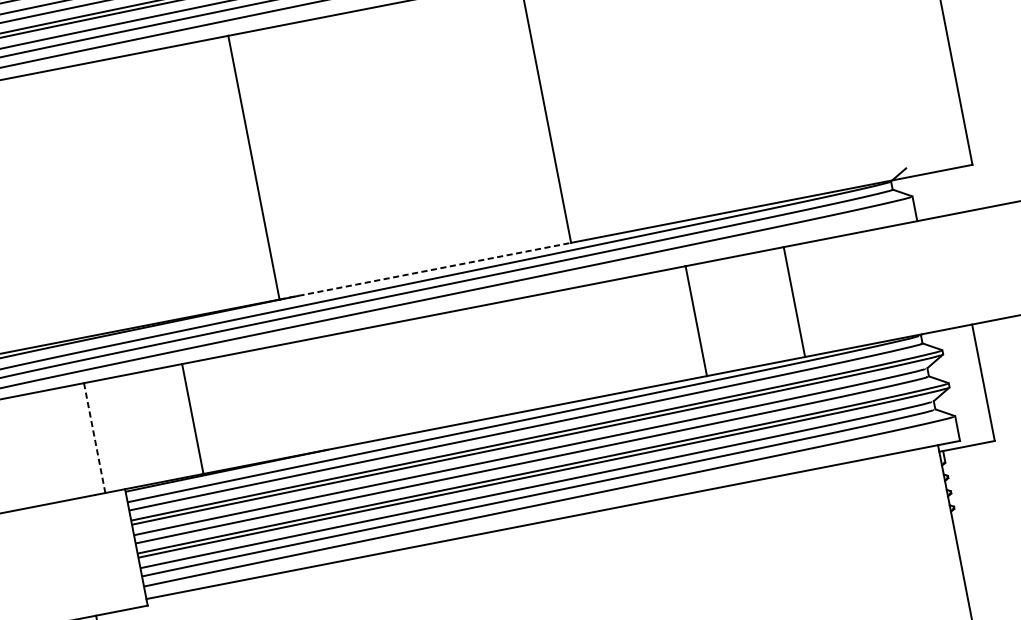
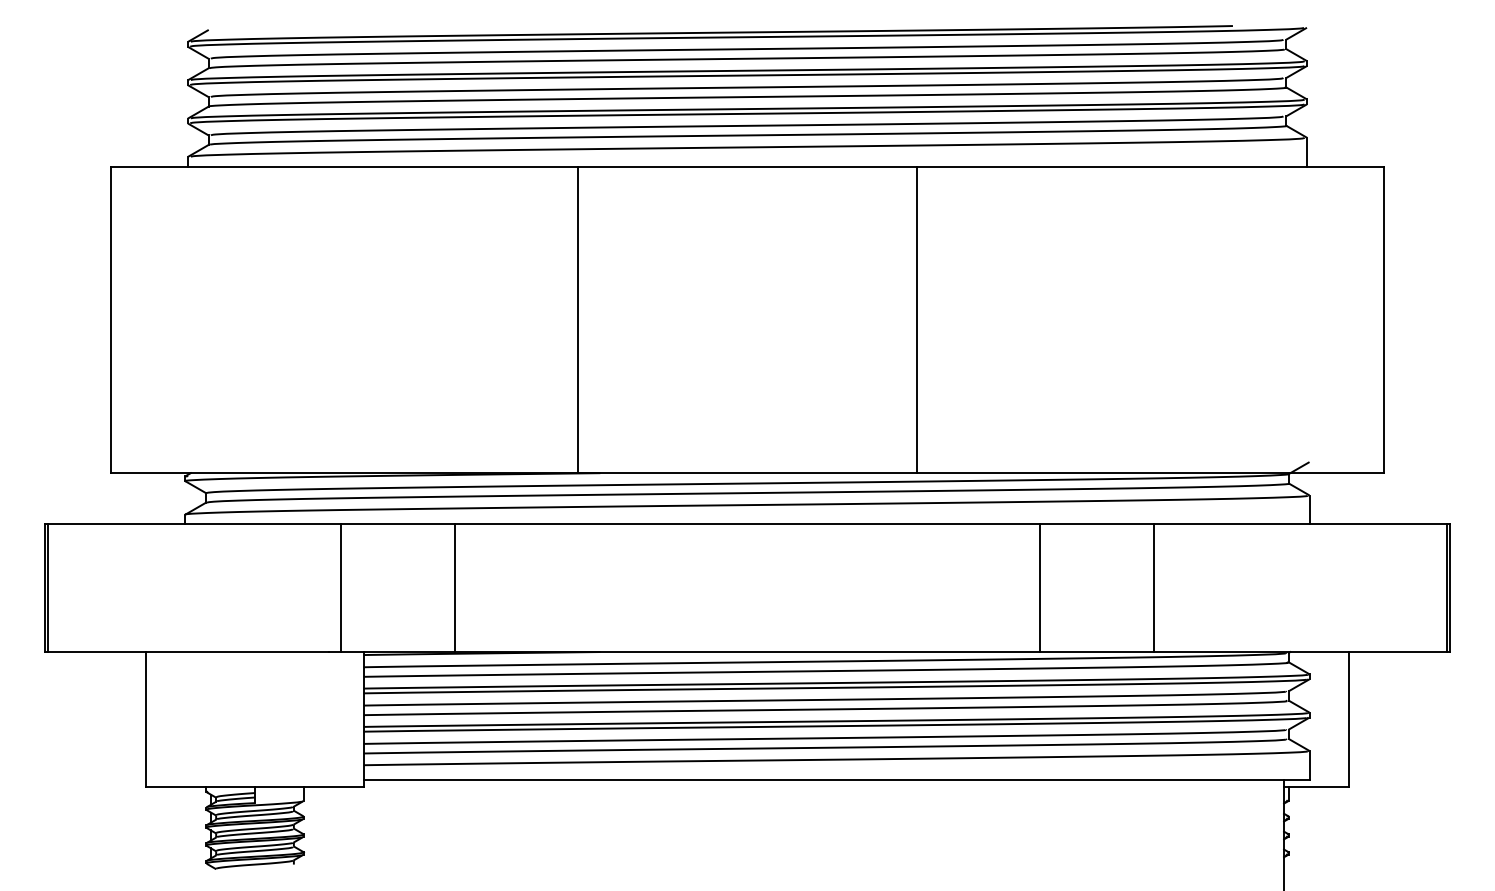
line: (425, 271) -> (747, 473), dashed -> solid
line: (94, 438) -> (340, 588), dashed -> solid

